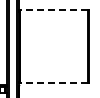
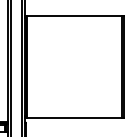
line: (54, 10) -> (74, 16), dashed -> solid
line: (54, 83) -> (74, 119), dashed -> solid

